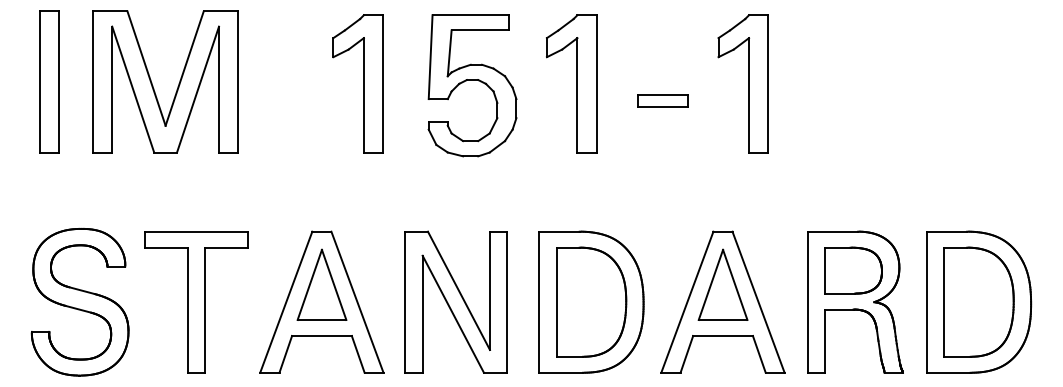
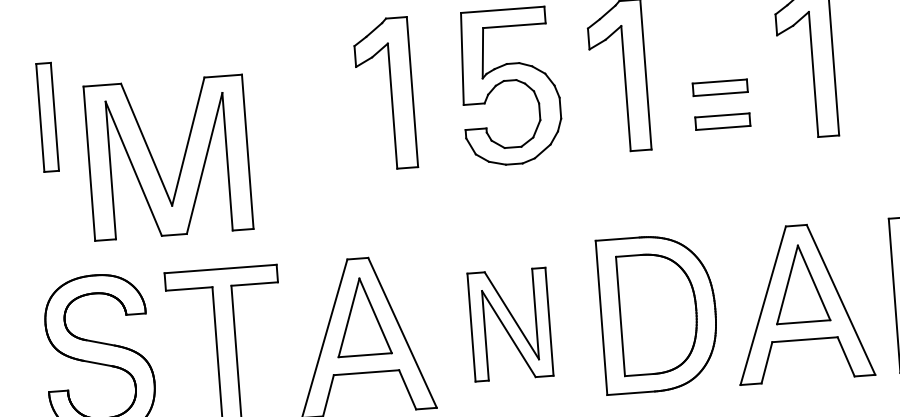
part: (49, 81) -> (47, 116), size x0.7
part: (153, 85) -> (155, 162), moved
part: (662, 131) -> (721, 121), added
part: (455, 301) -> (509, 324), size x0.7

